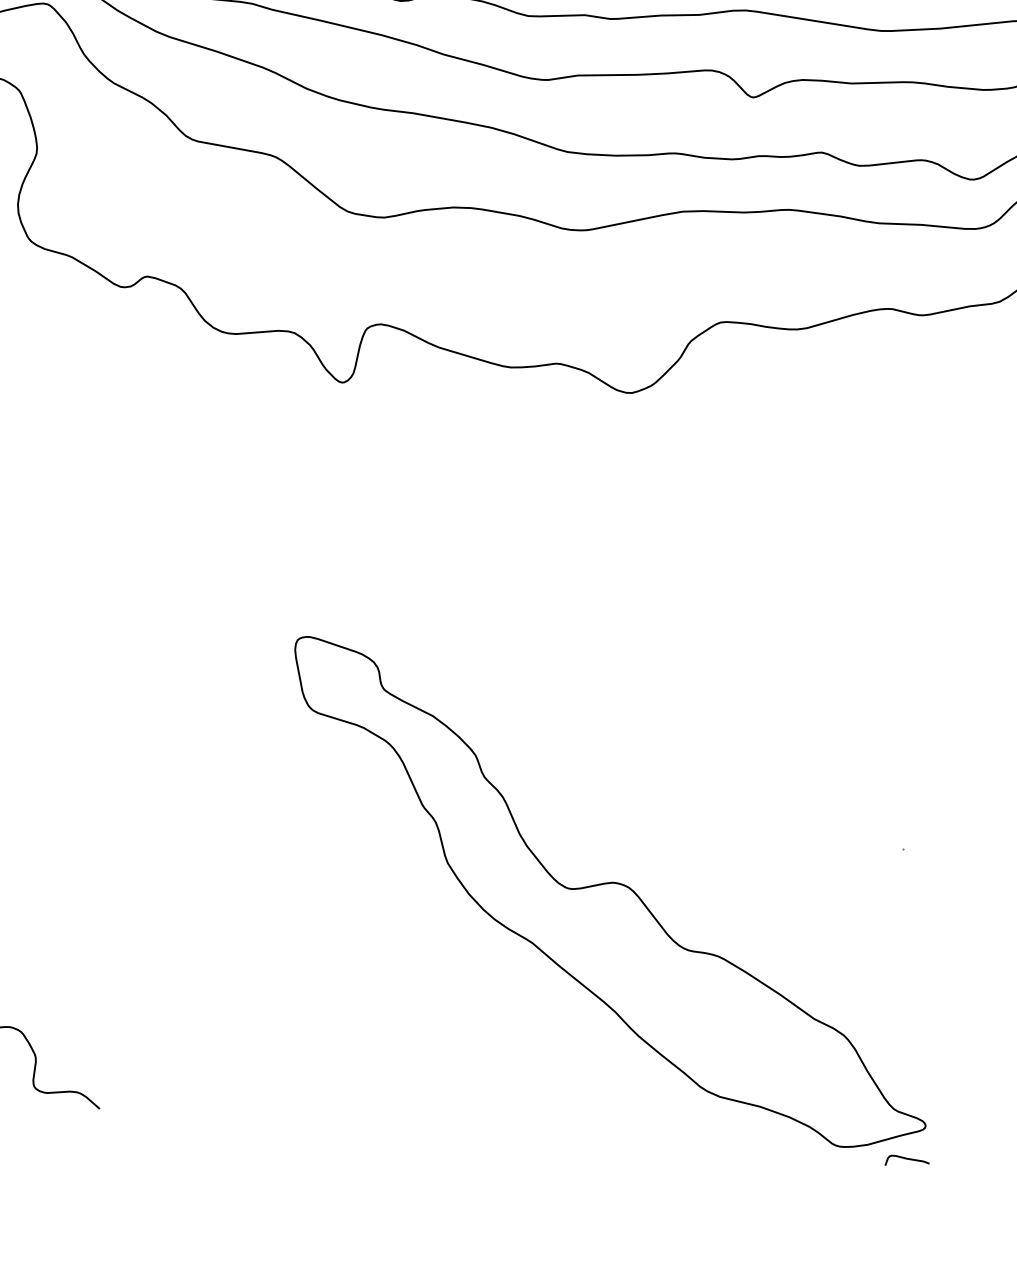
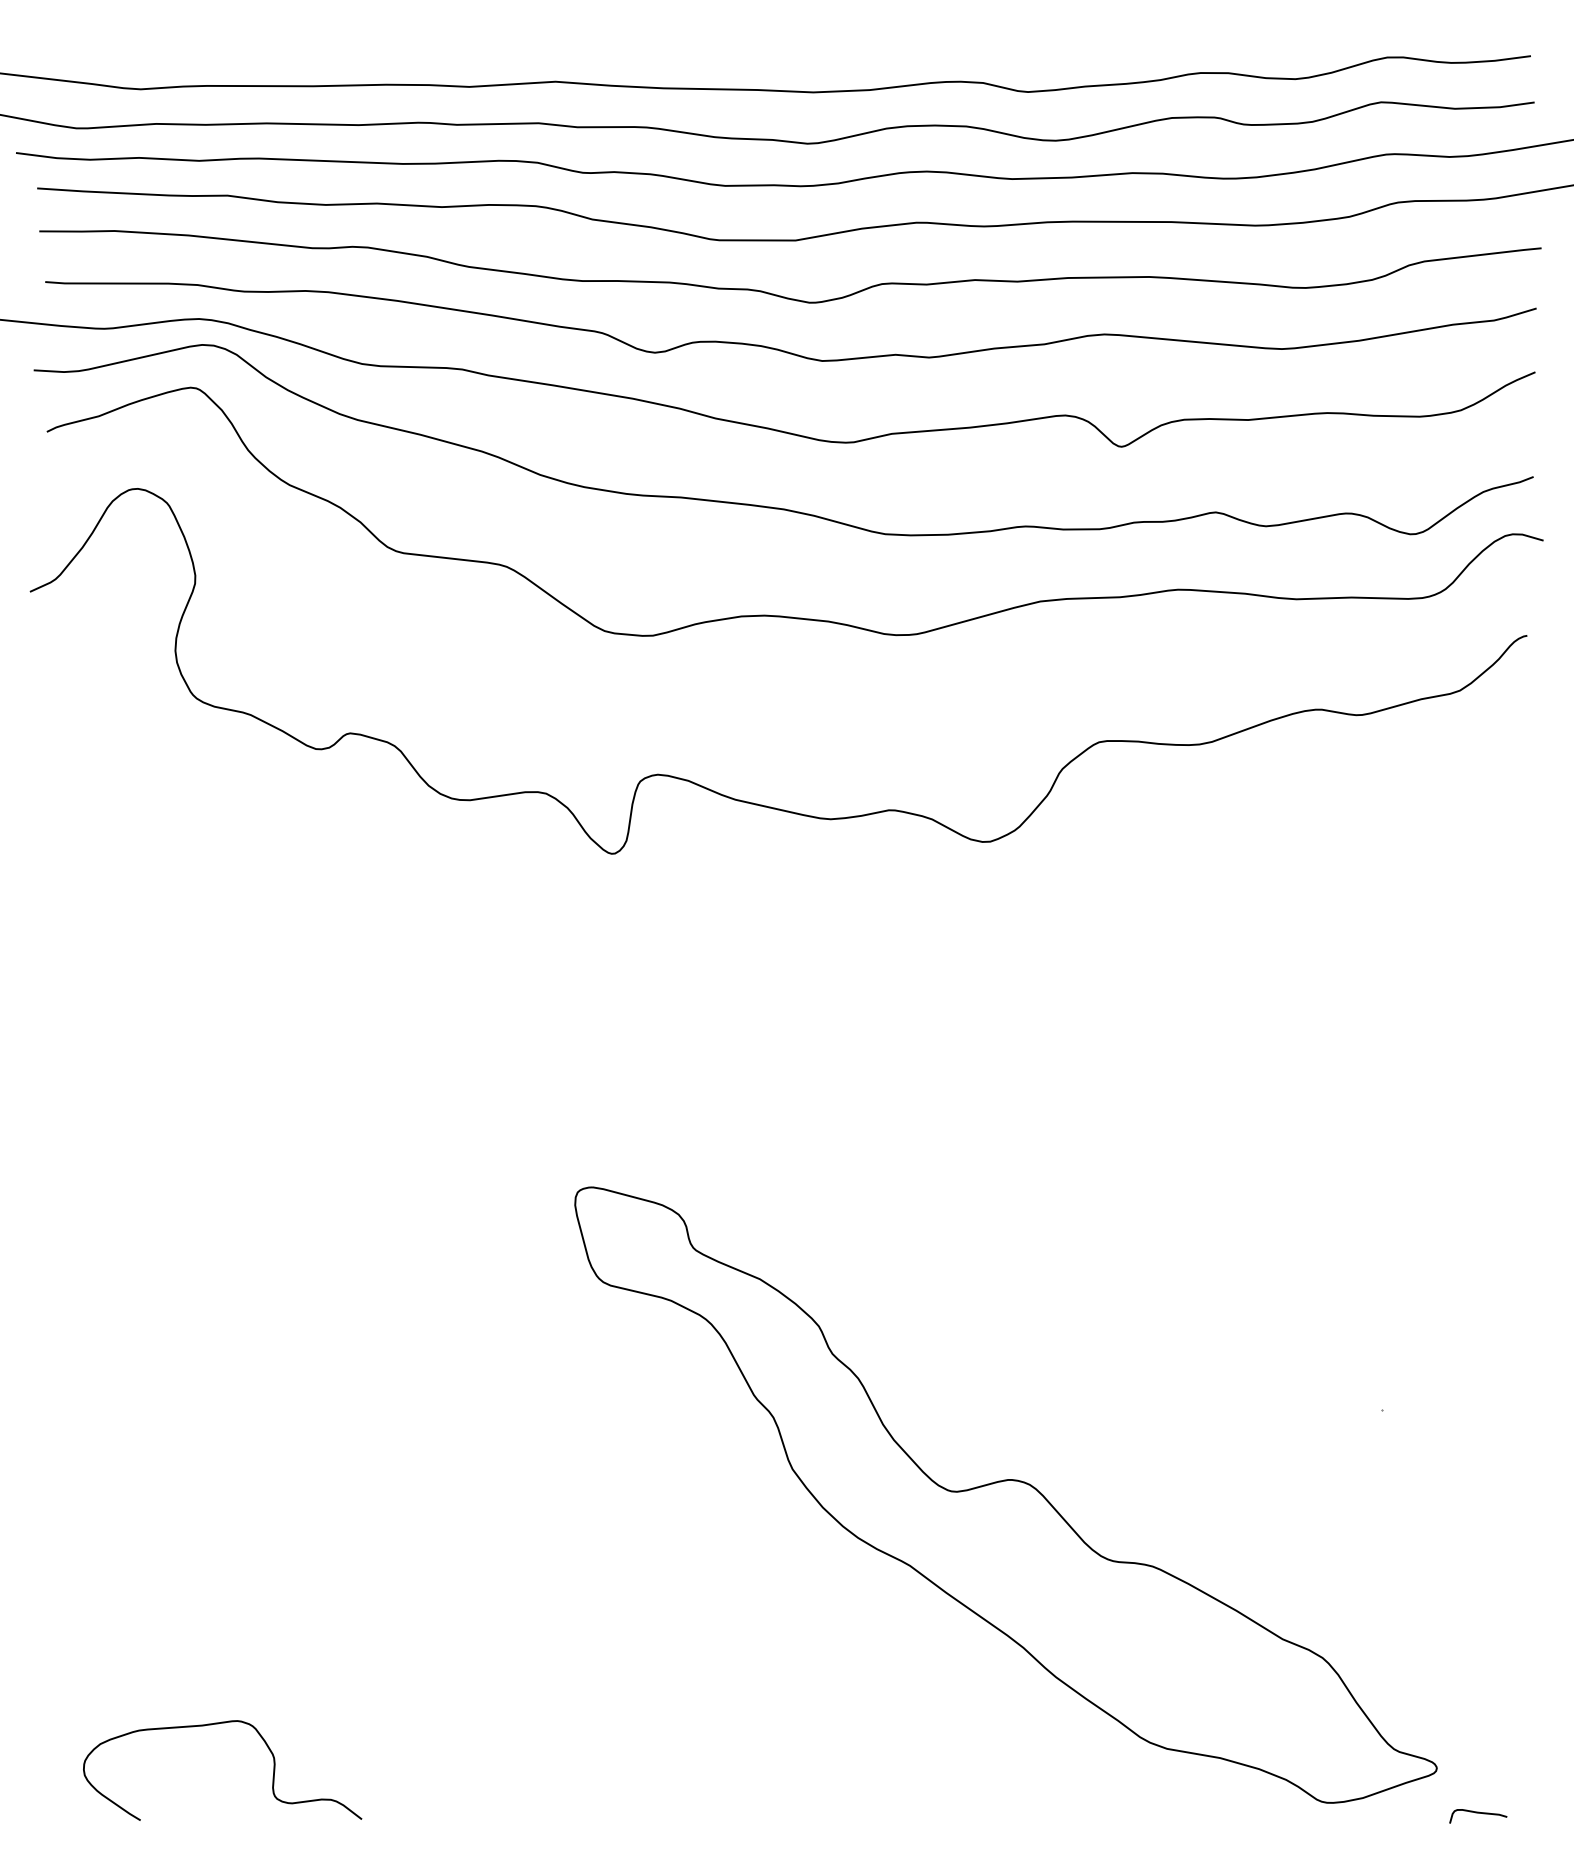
curve: (907, 1159) -> (1478, 1813), moved

